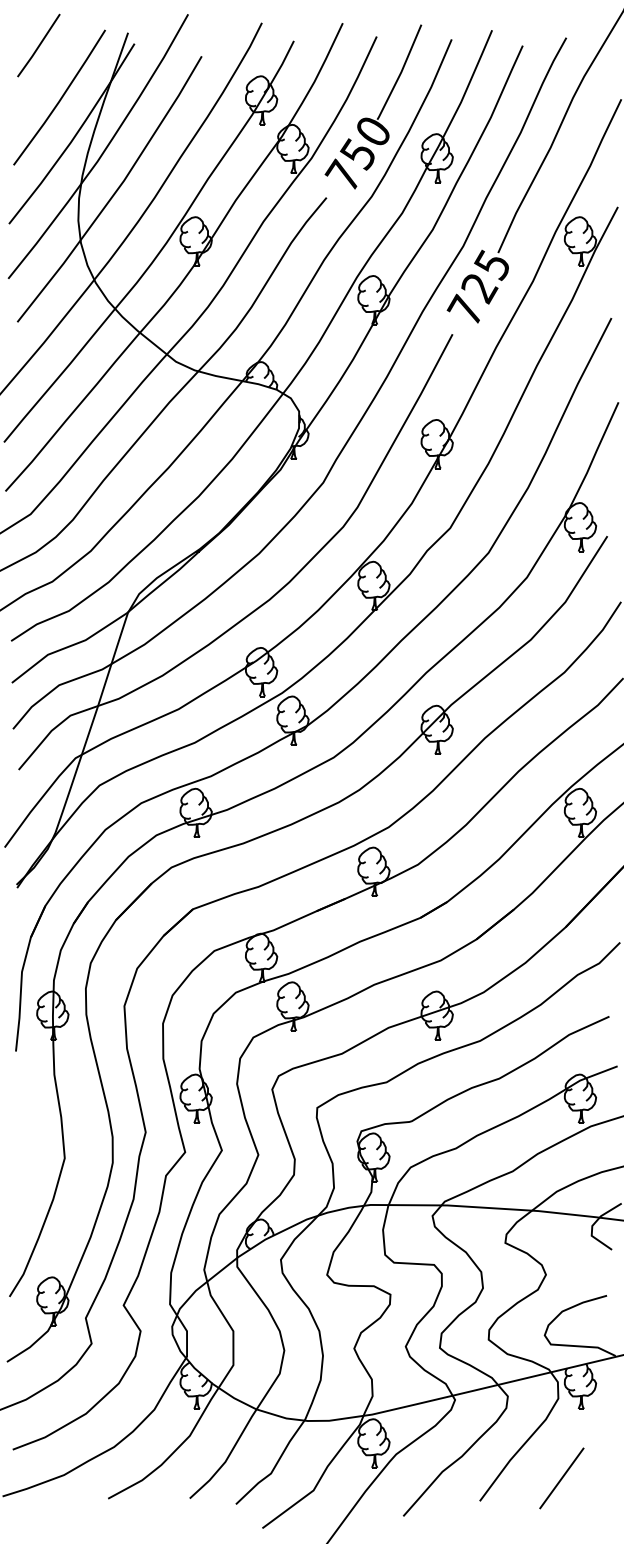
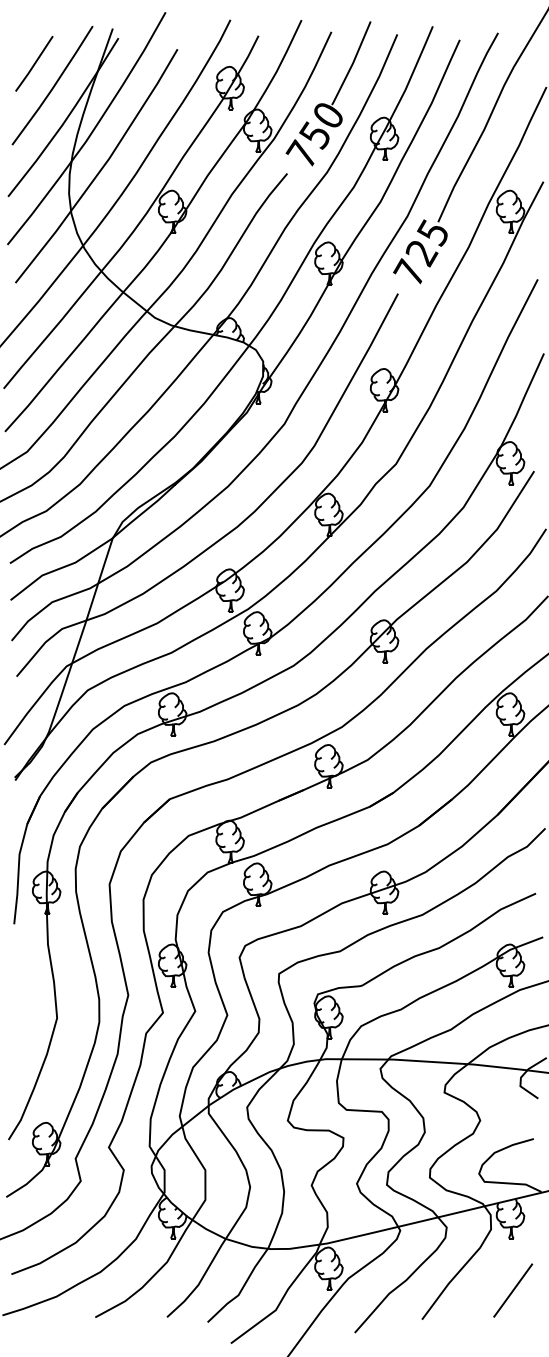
line: (39, 45) -> (34, 63), moved
line: (562, 1478) -> (513, 1290), moved

